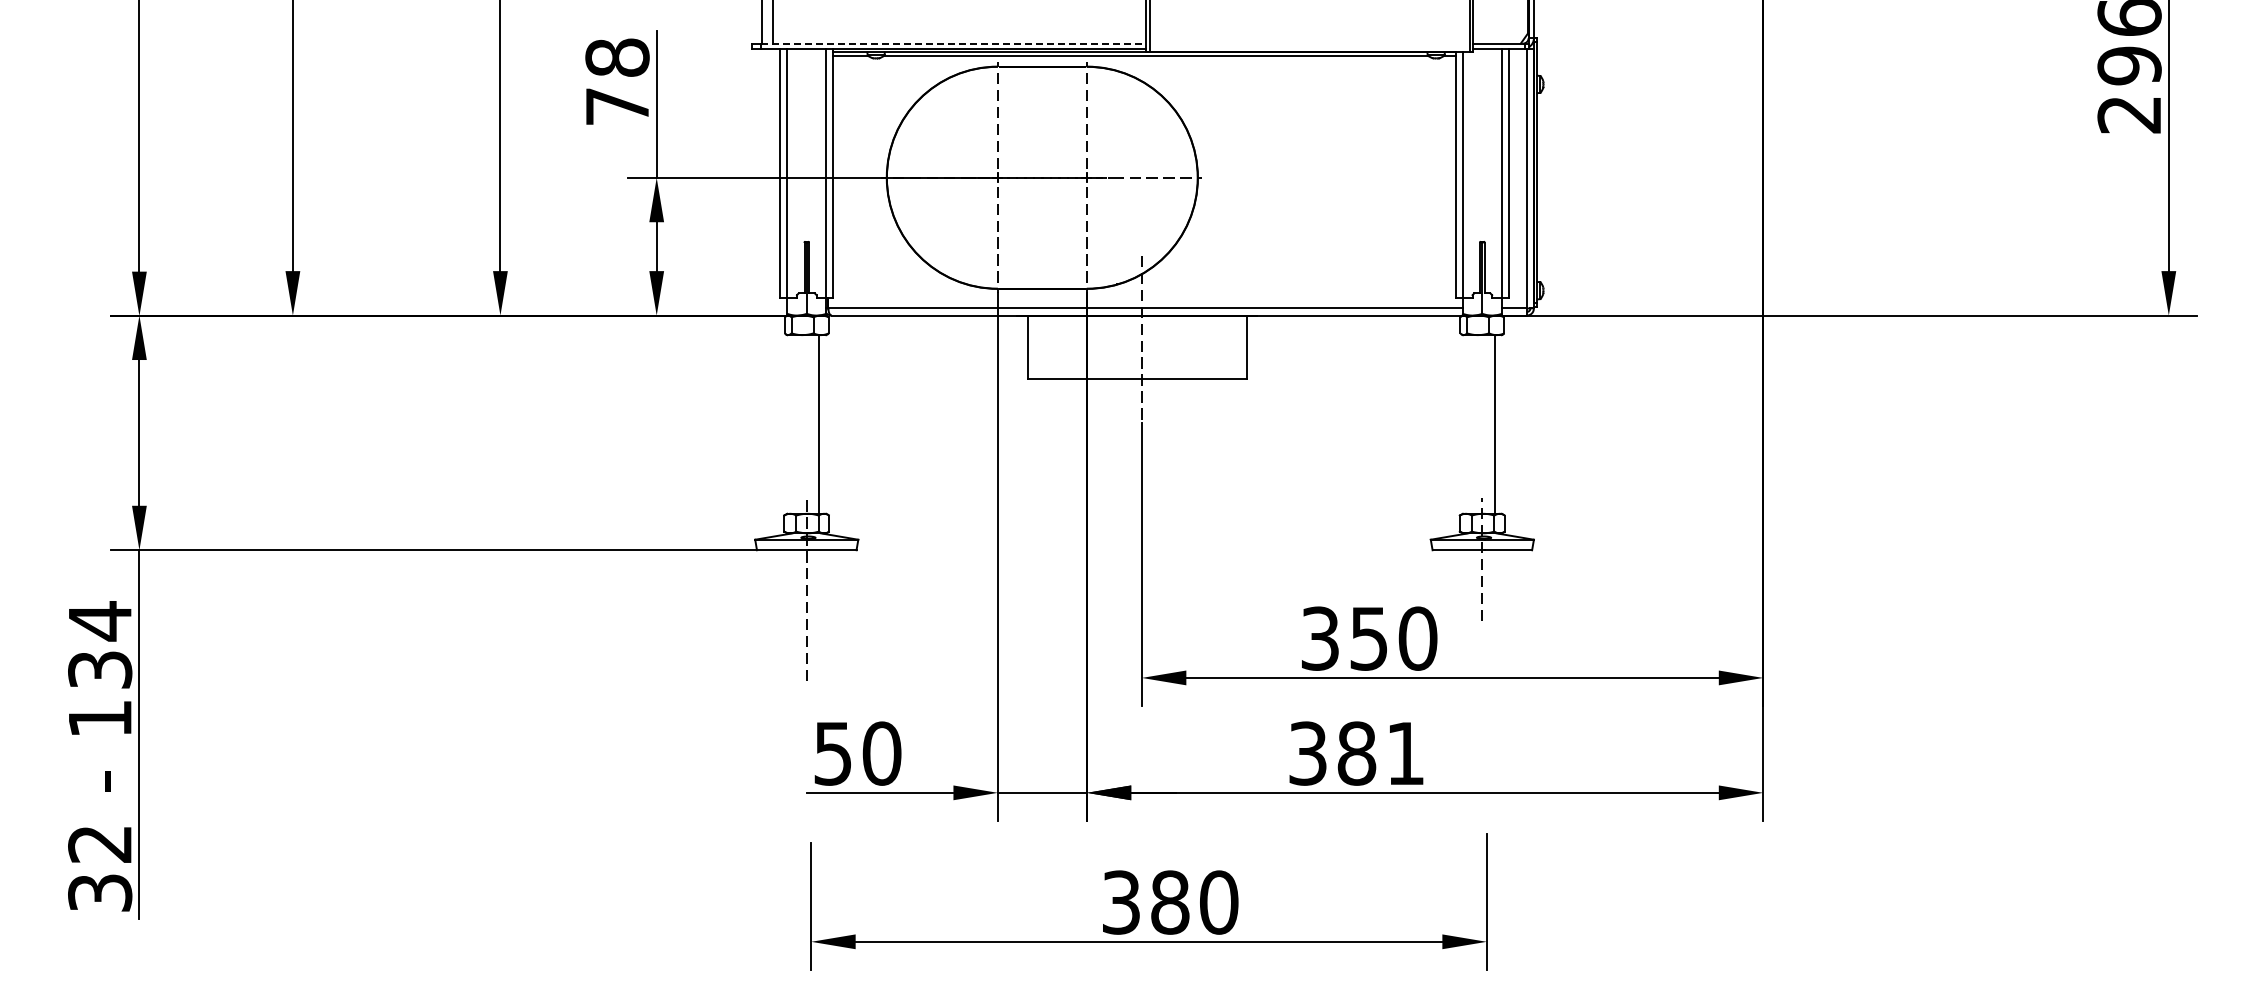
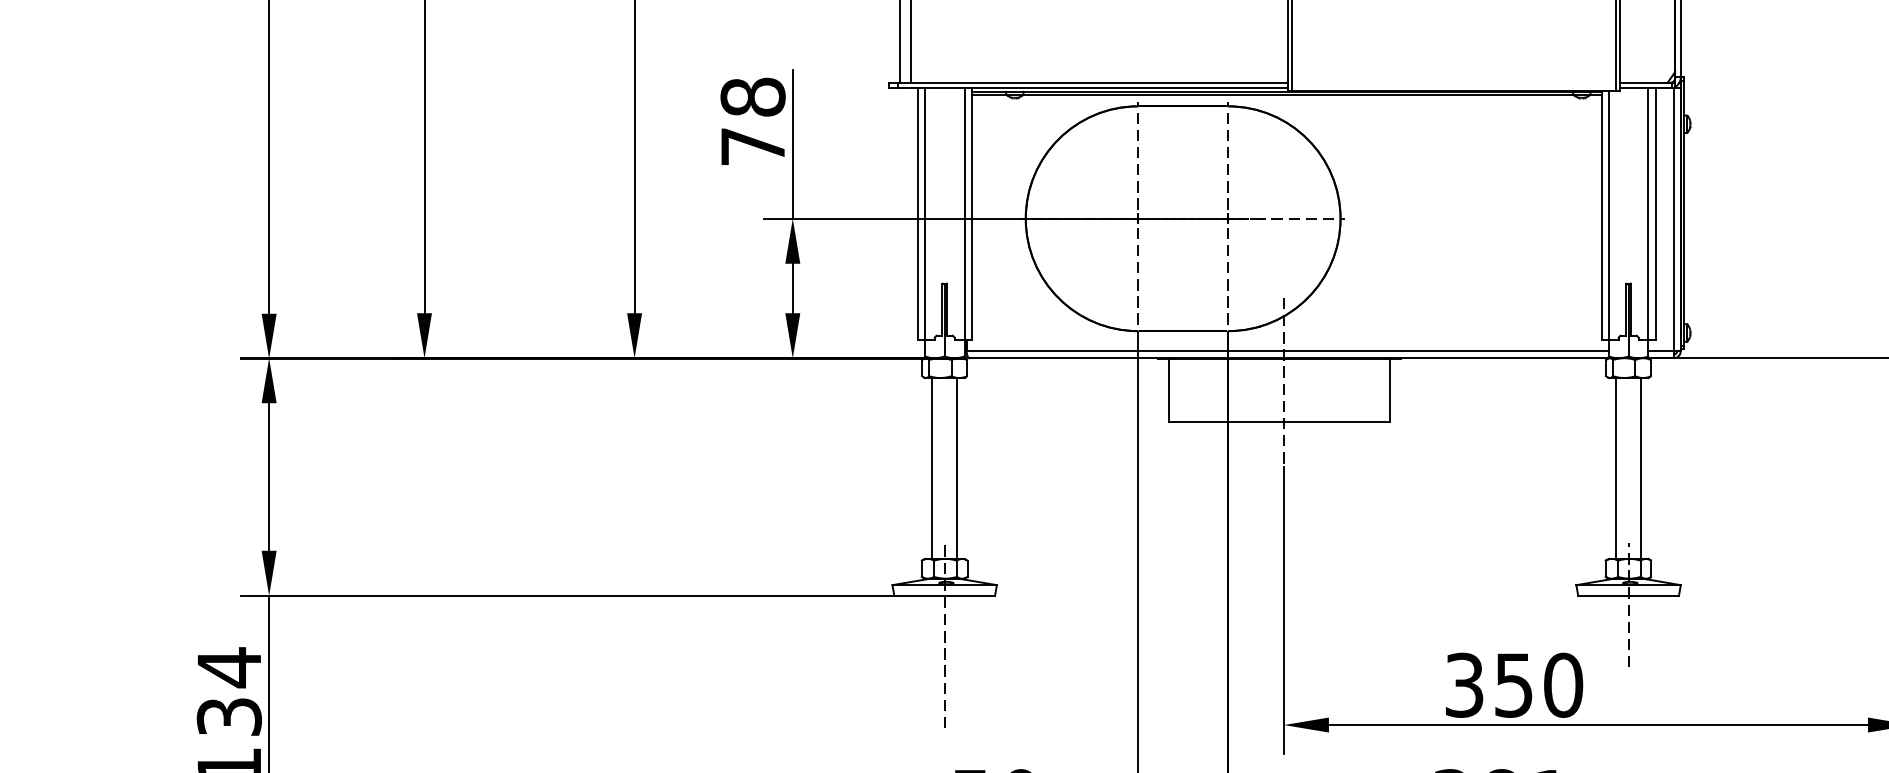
line: (953, 43) -> (1093, 82), dashed -> solid
line: (794, 424) -> (932, 468), added
line: (1469, 424) -> (1615, 468), added

